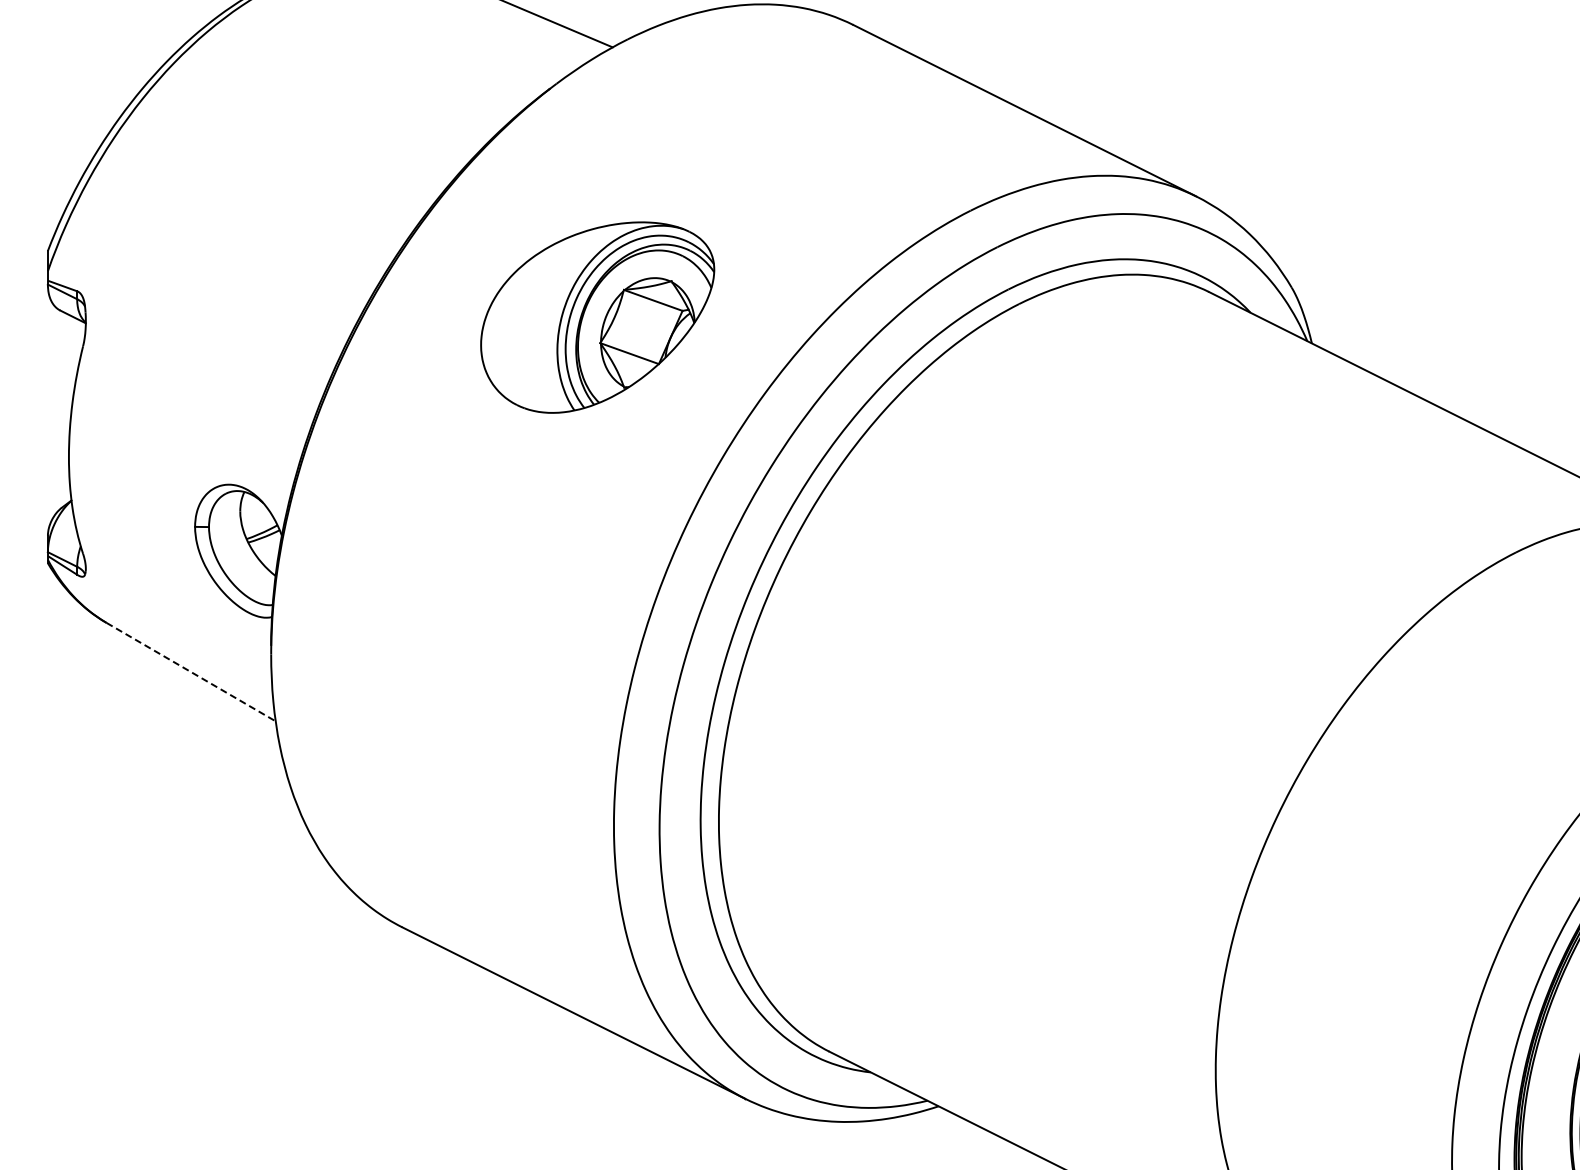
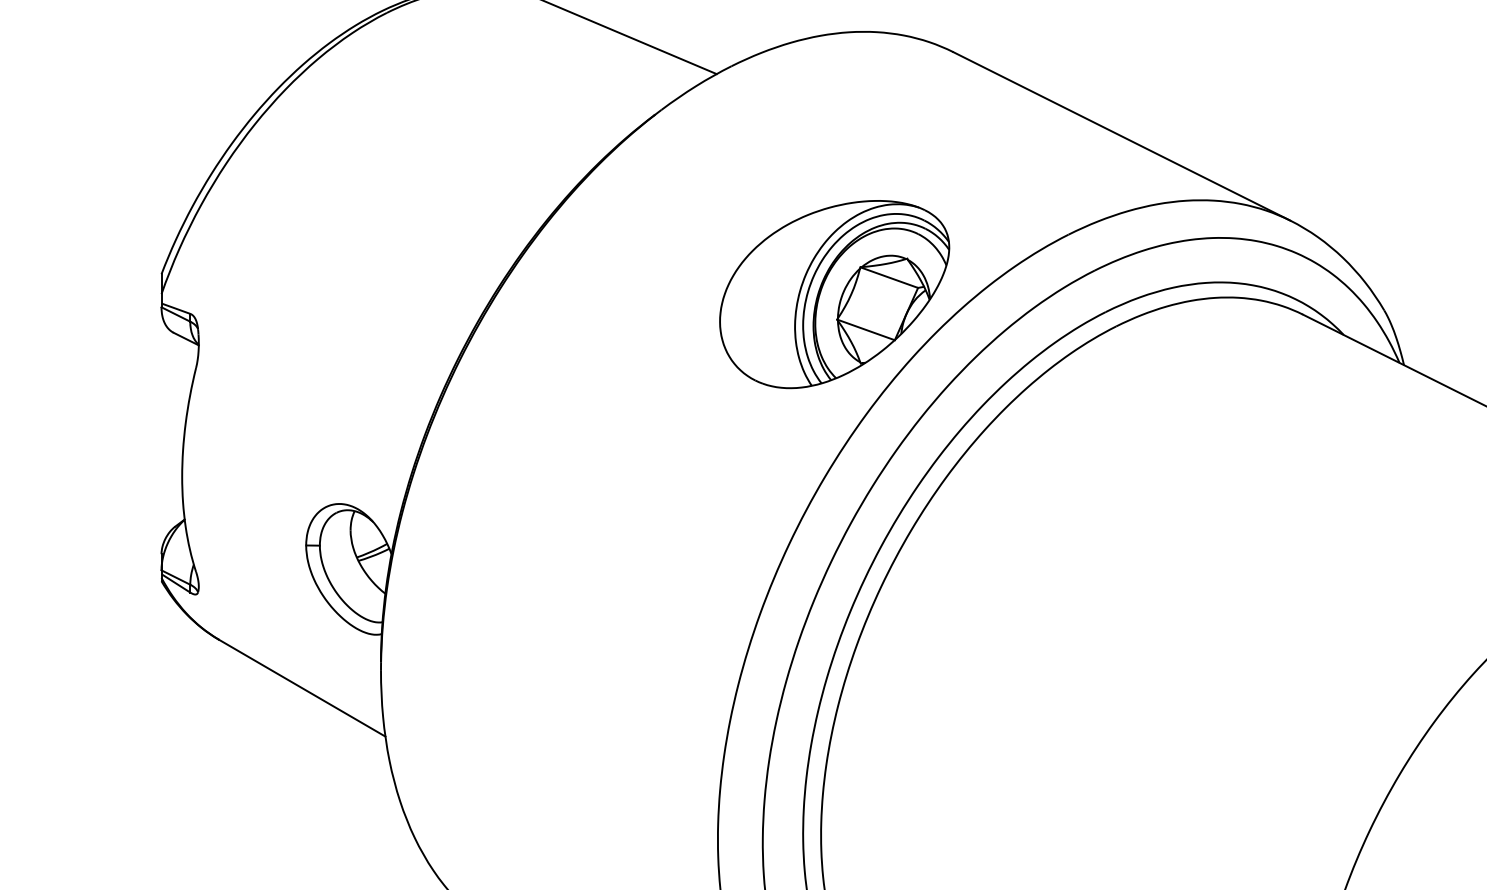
part: (597, 317) -> (834, 294), moved
line: (191, 672) -> (302, 688), dashed -> solid

